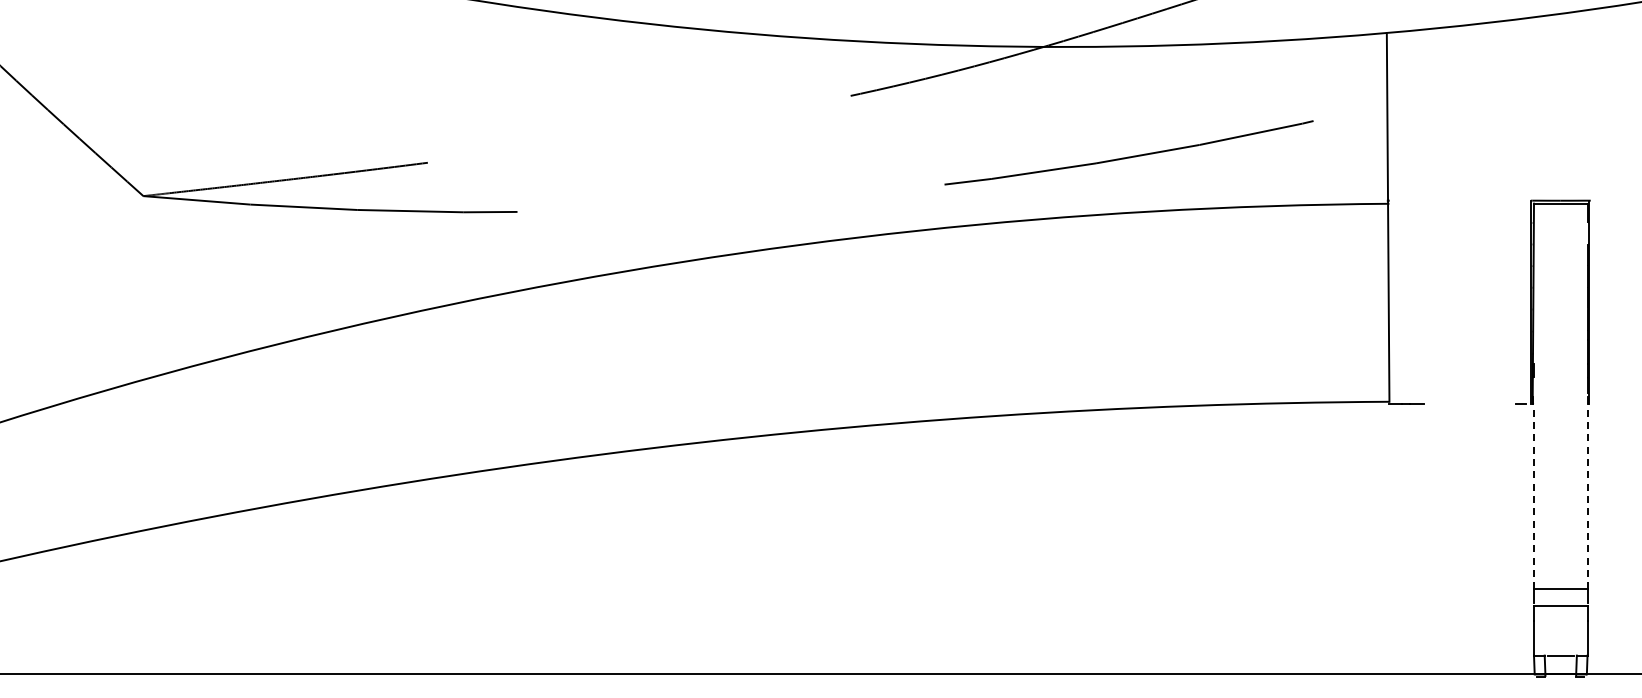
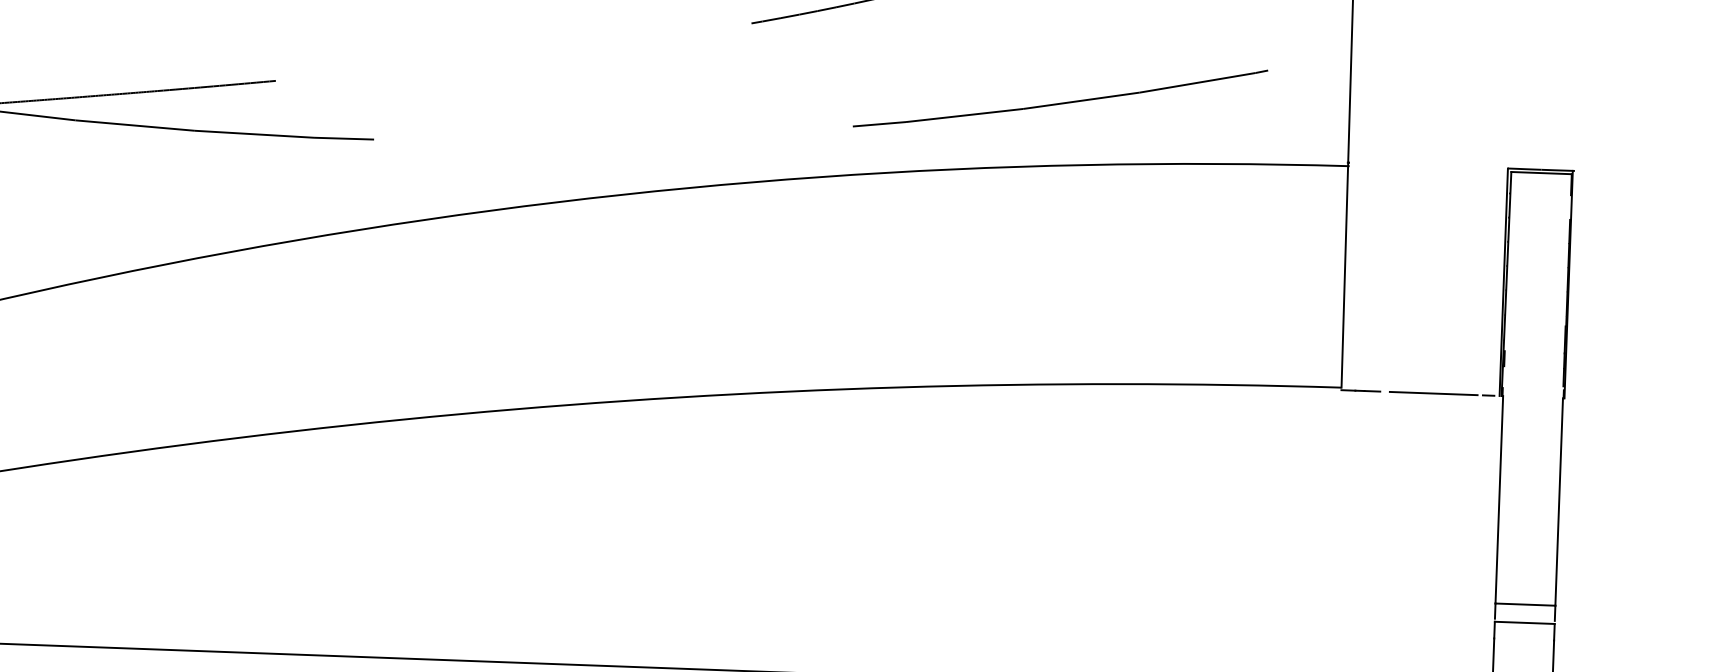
line: (1471, 404) -> (1433, 394), added
line: (1534, 496) -> (1499, 499), dashed -> solid
line: (1587, 496) -> (1559, 501), dashed -> solid

